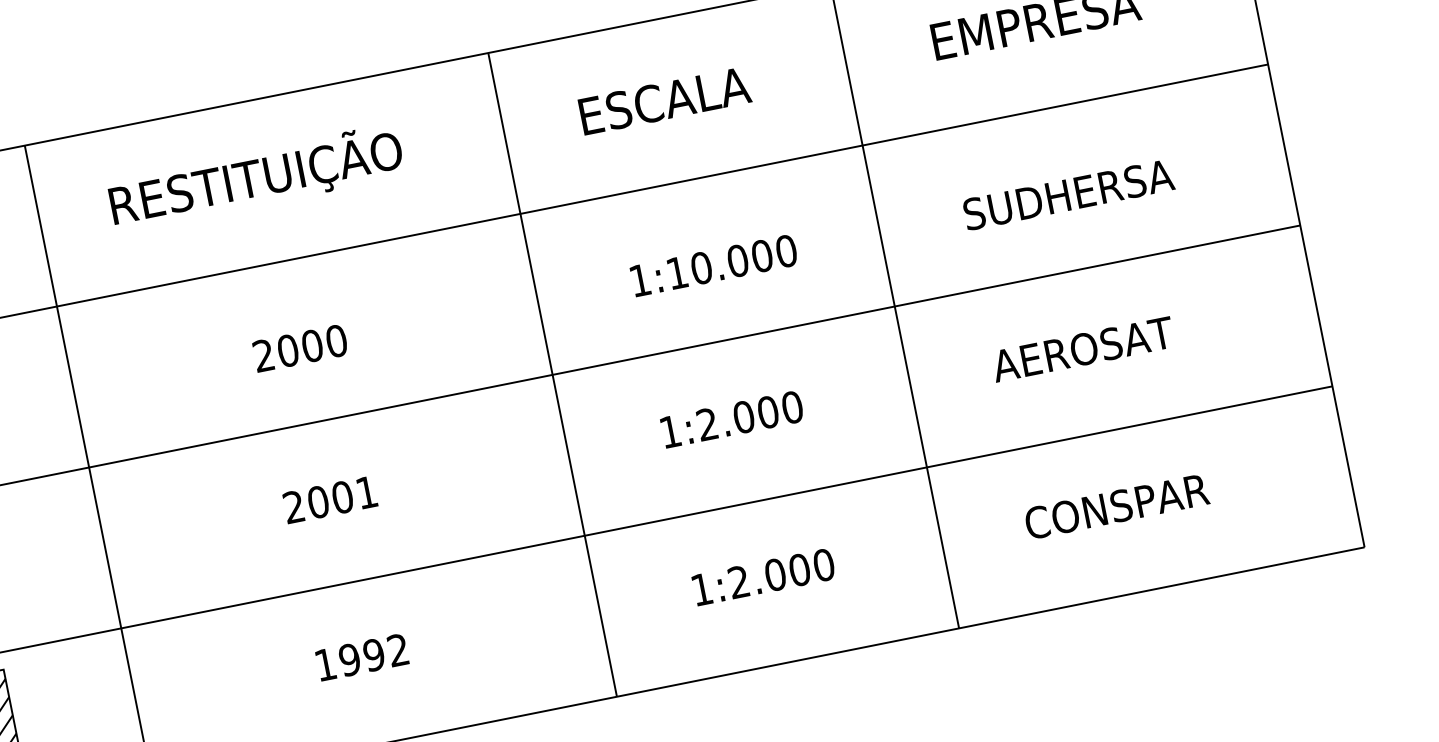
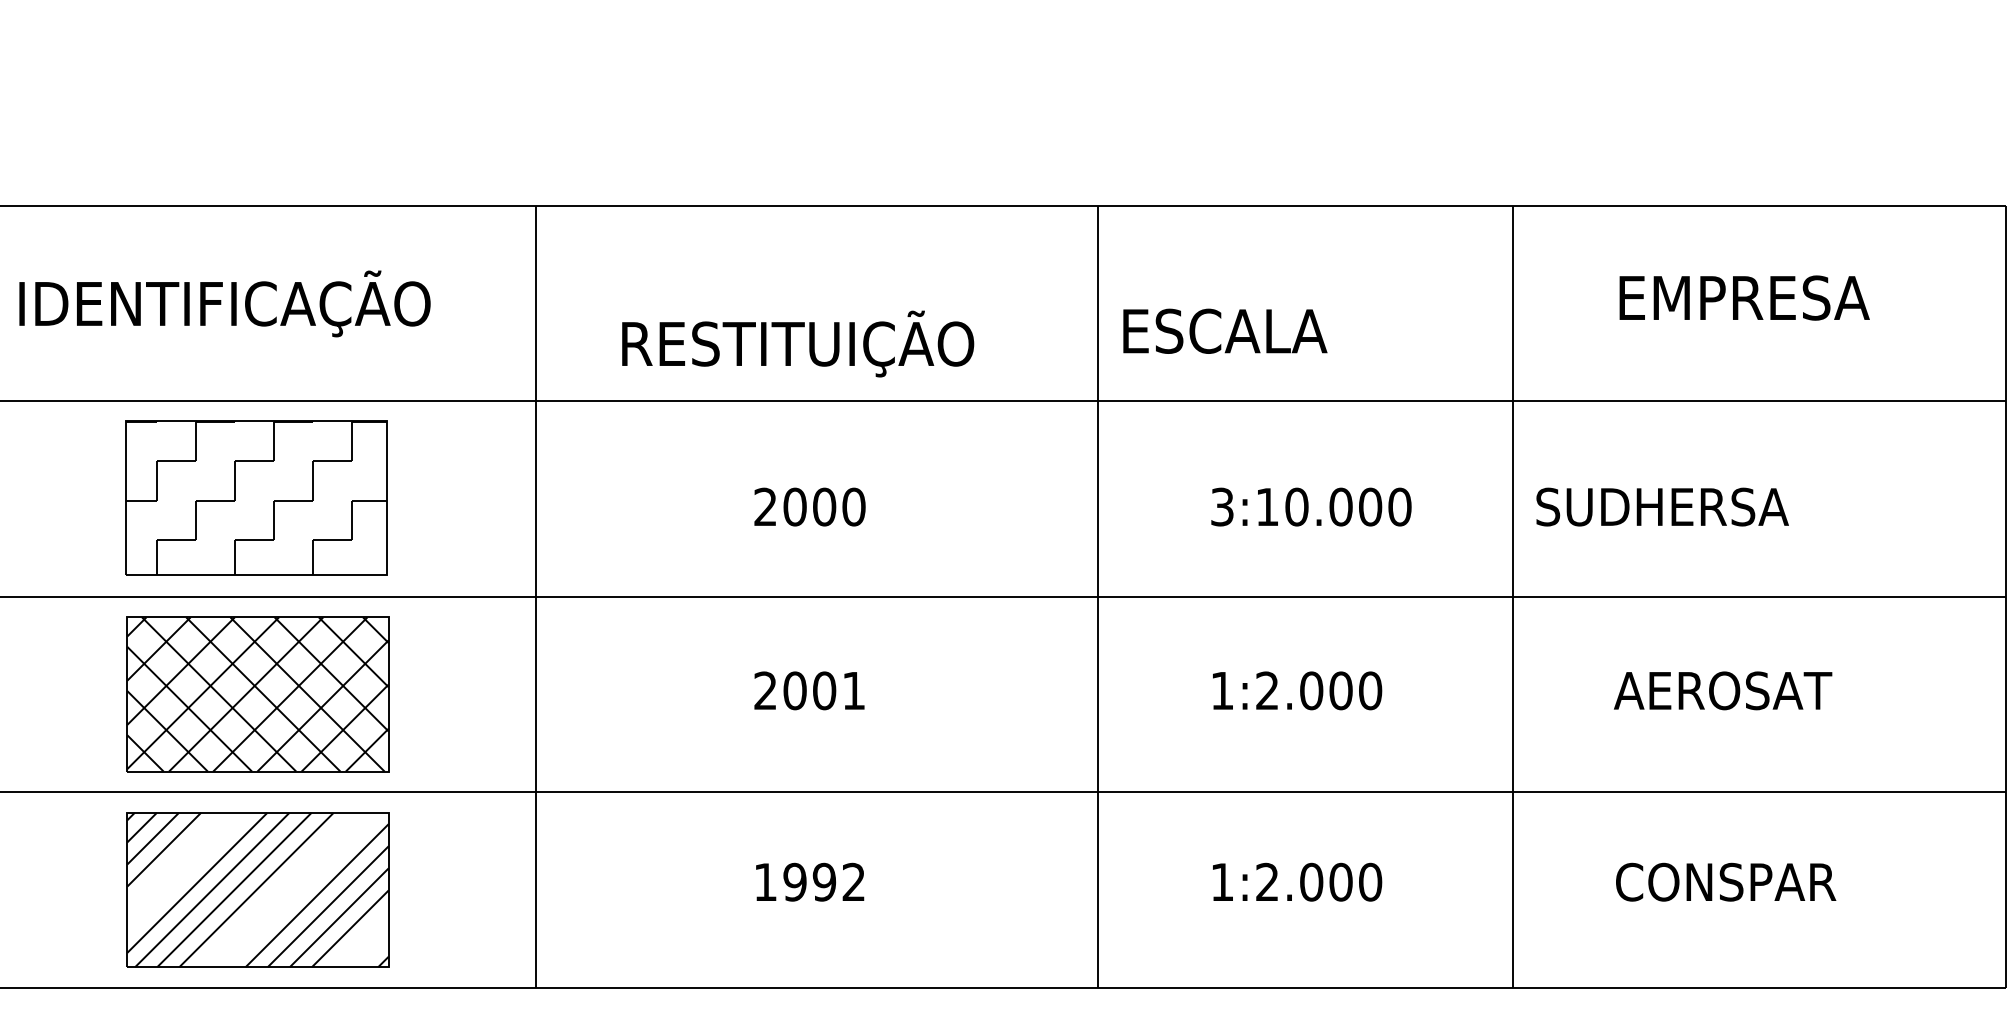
text: (665, 100) -> (1225, 330), moved
text: (256, 177) -> (798, 343), moved
text: (1068, 194) -> (1662, 506), moved
text: (640, 279) -> (1222, 506), 1:10.000 -> 3:10.000

